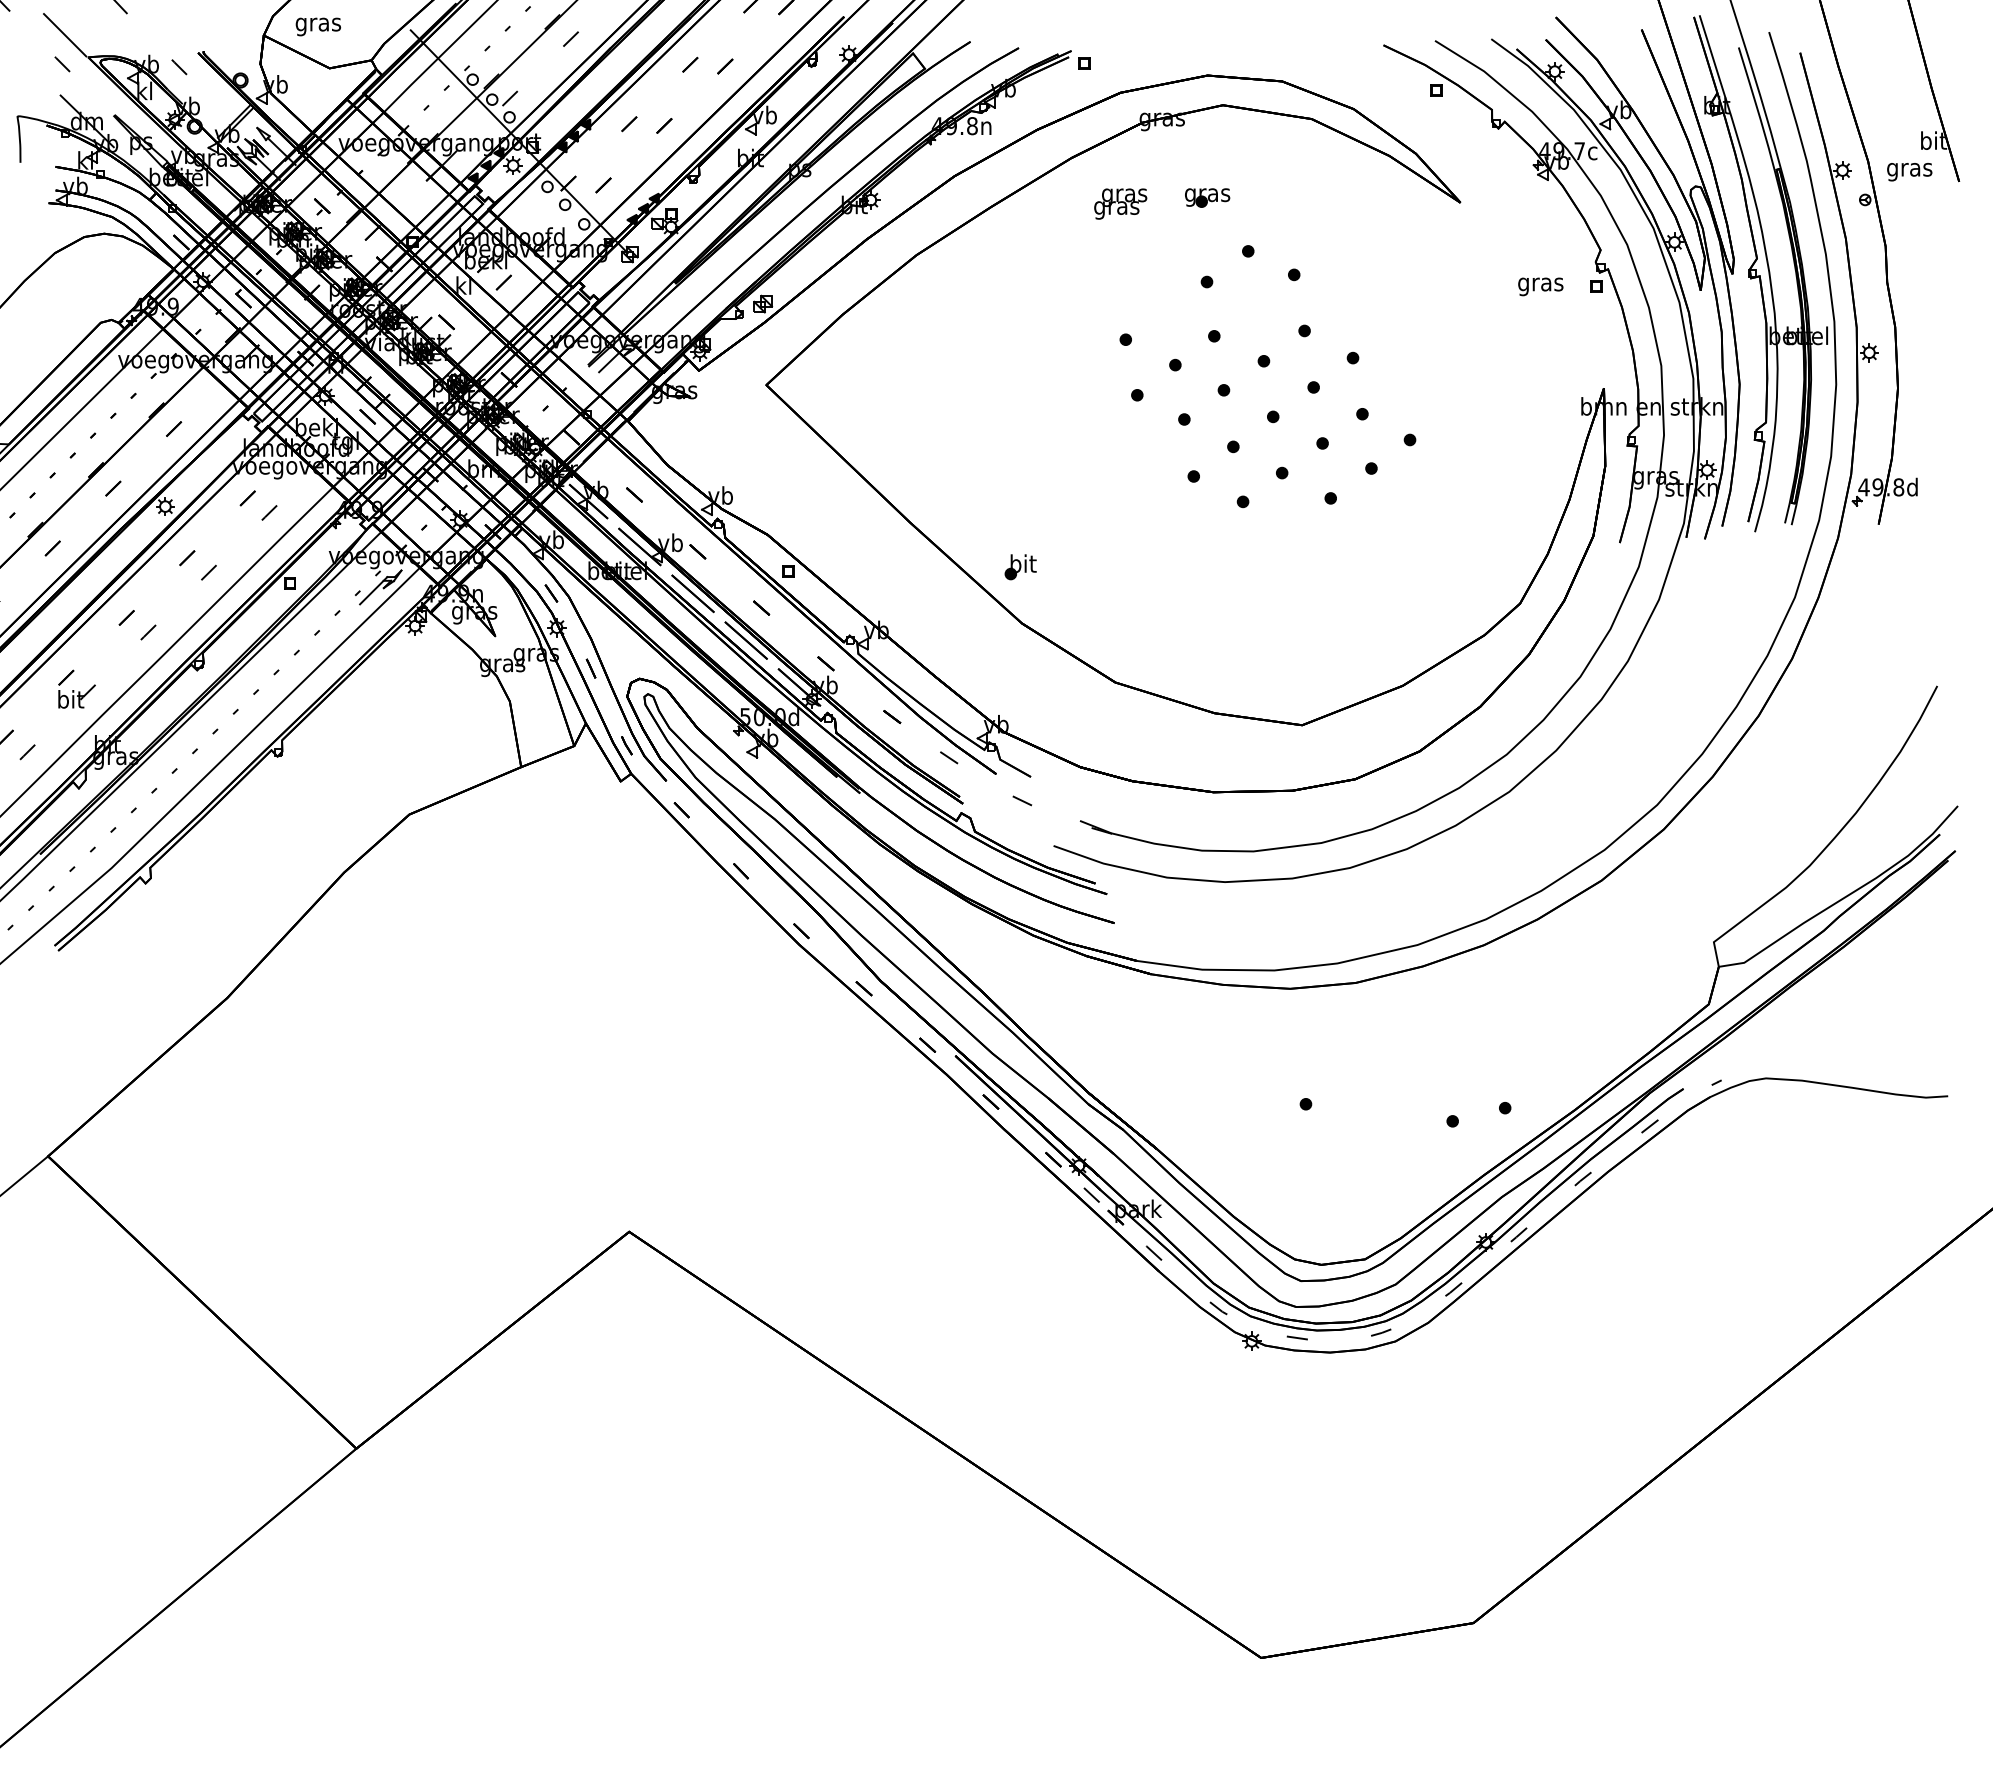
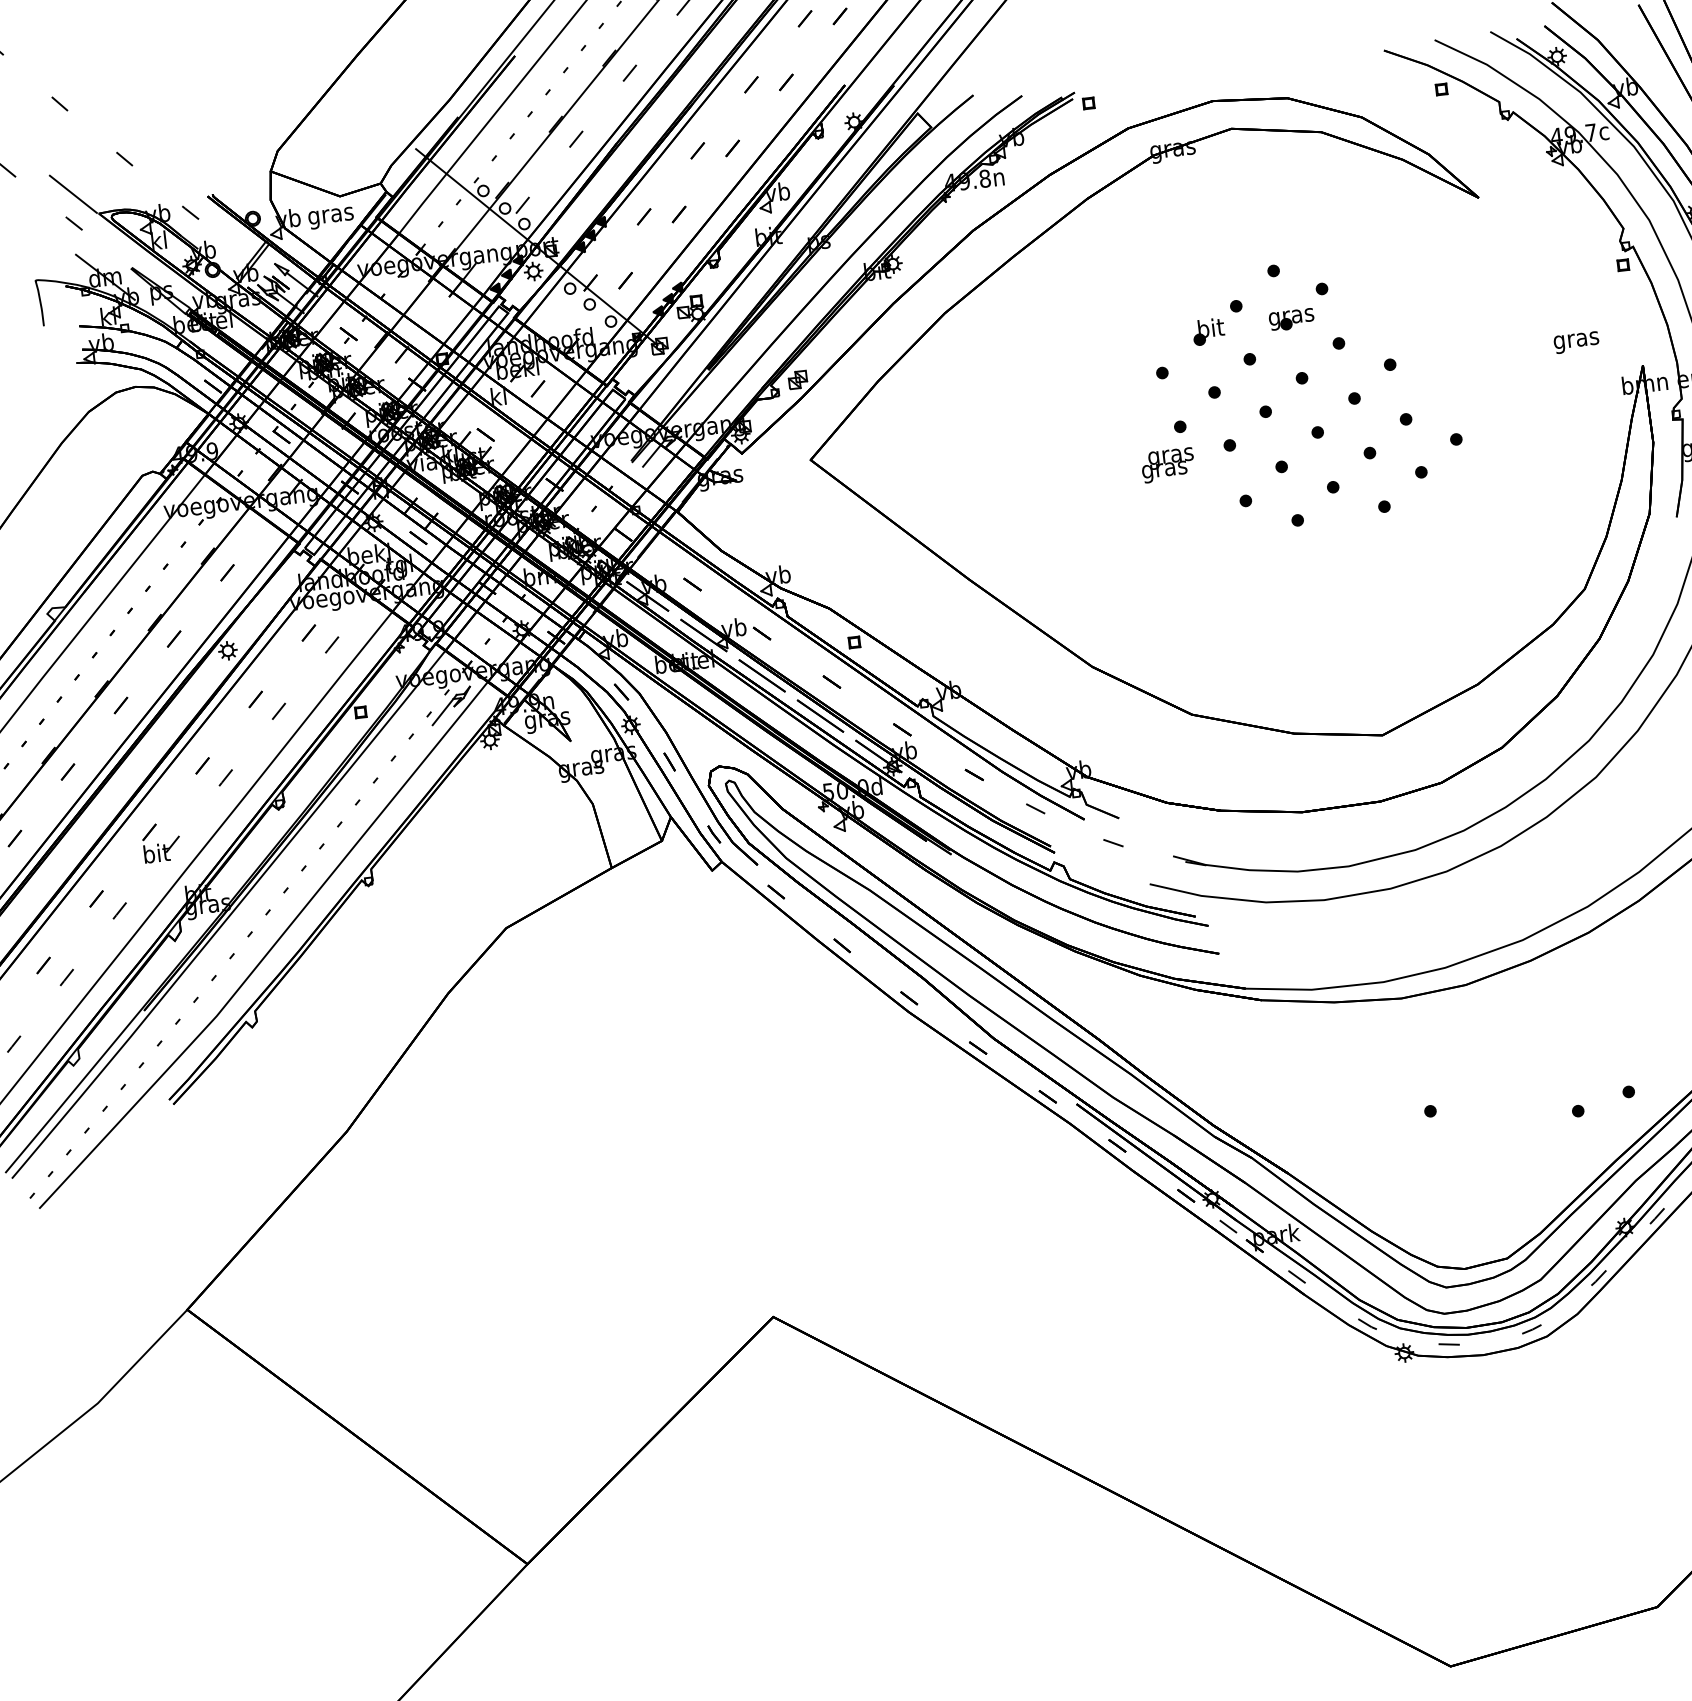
text: (318, 26) -> (331, 217), moved
part: (1207, 197) -> (1291, 319), moved
text: (1120, 203) -> (1167, 464), moved
text: (1540, 286) -> (1576, 342), moved
part: (1020, 567) -> (1208, 332), moved

